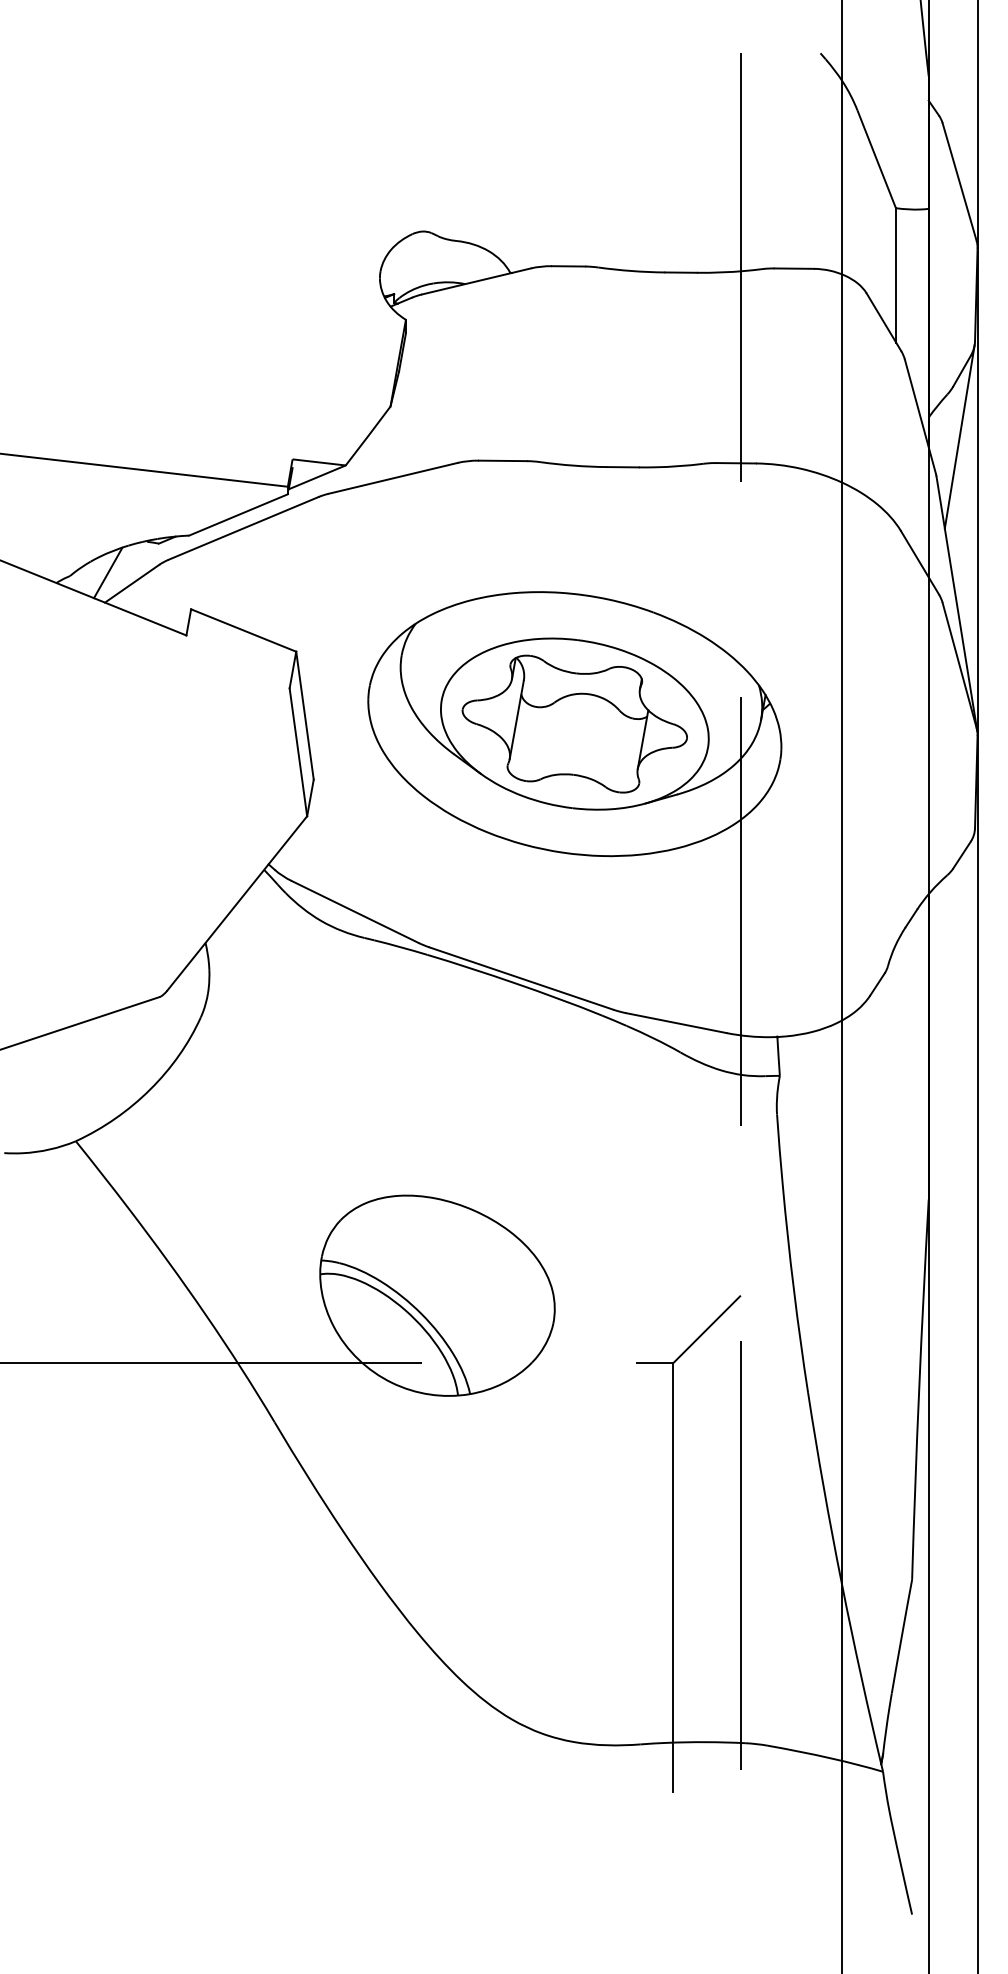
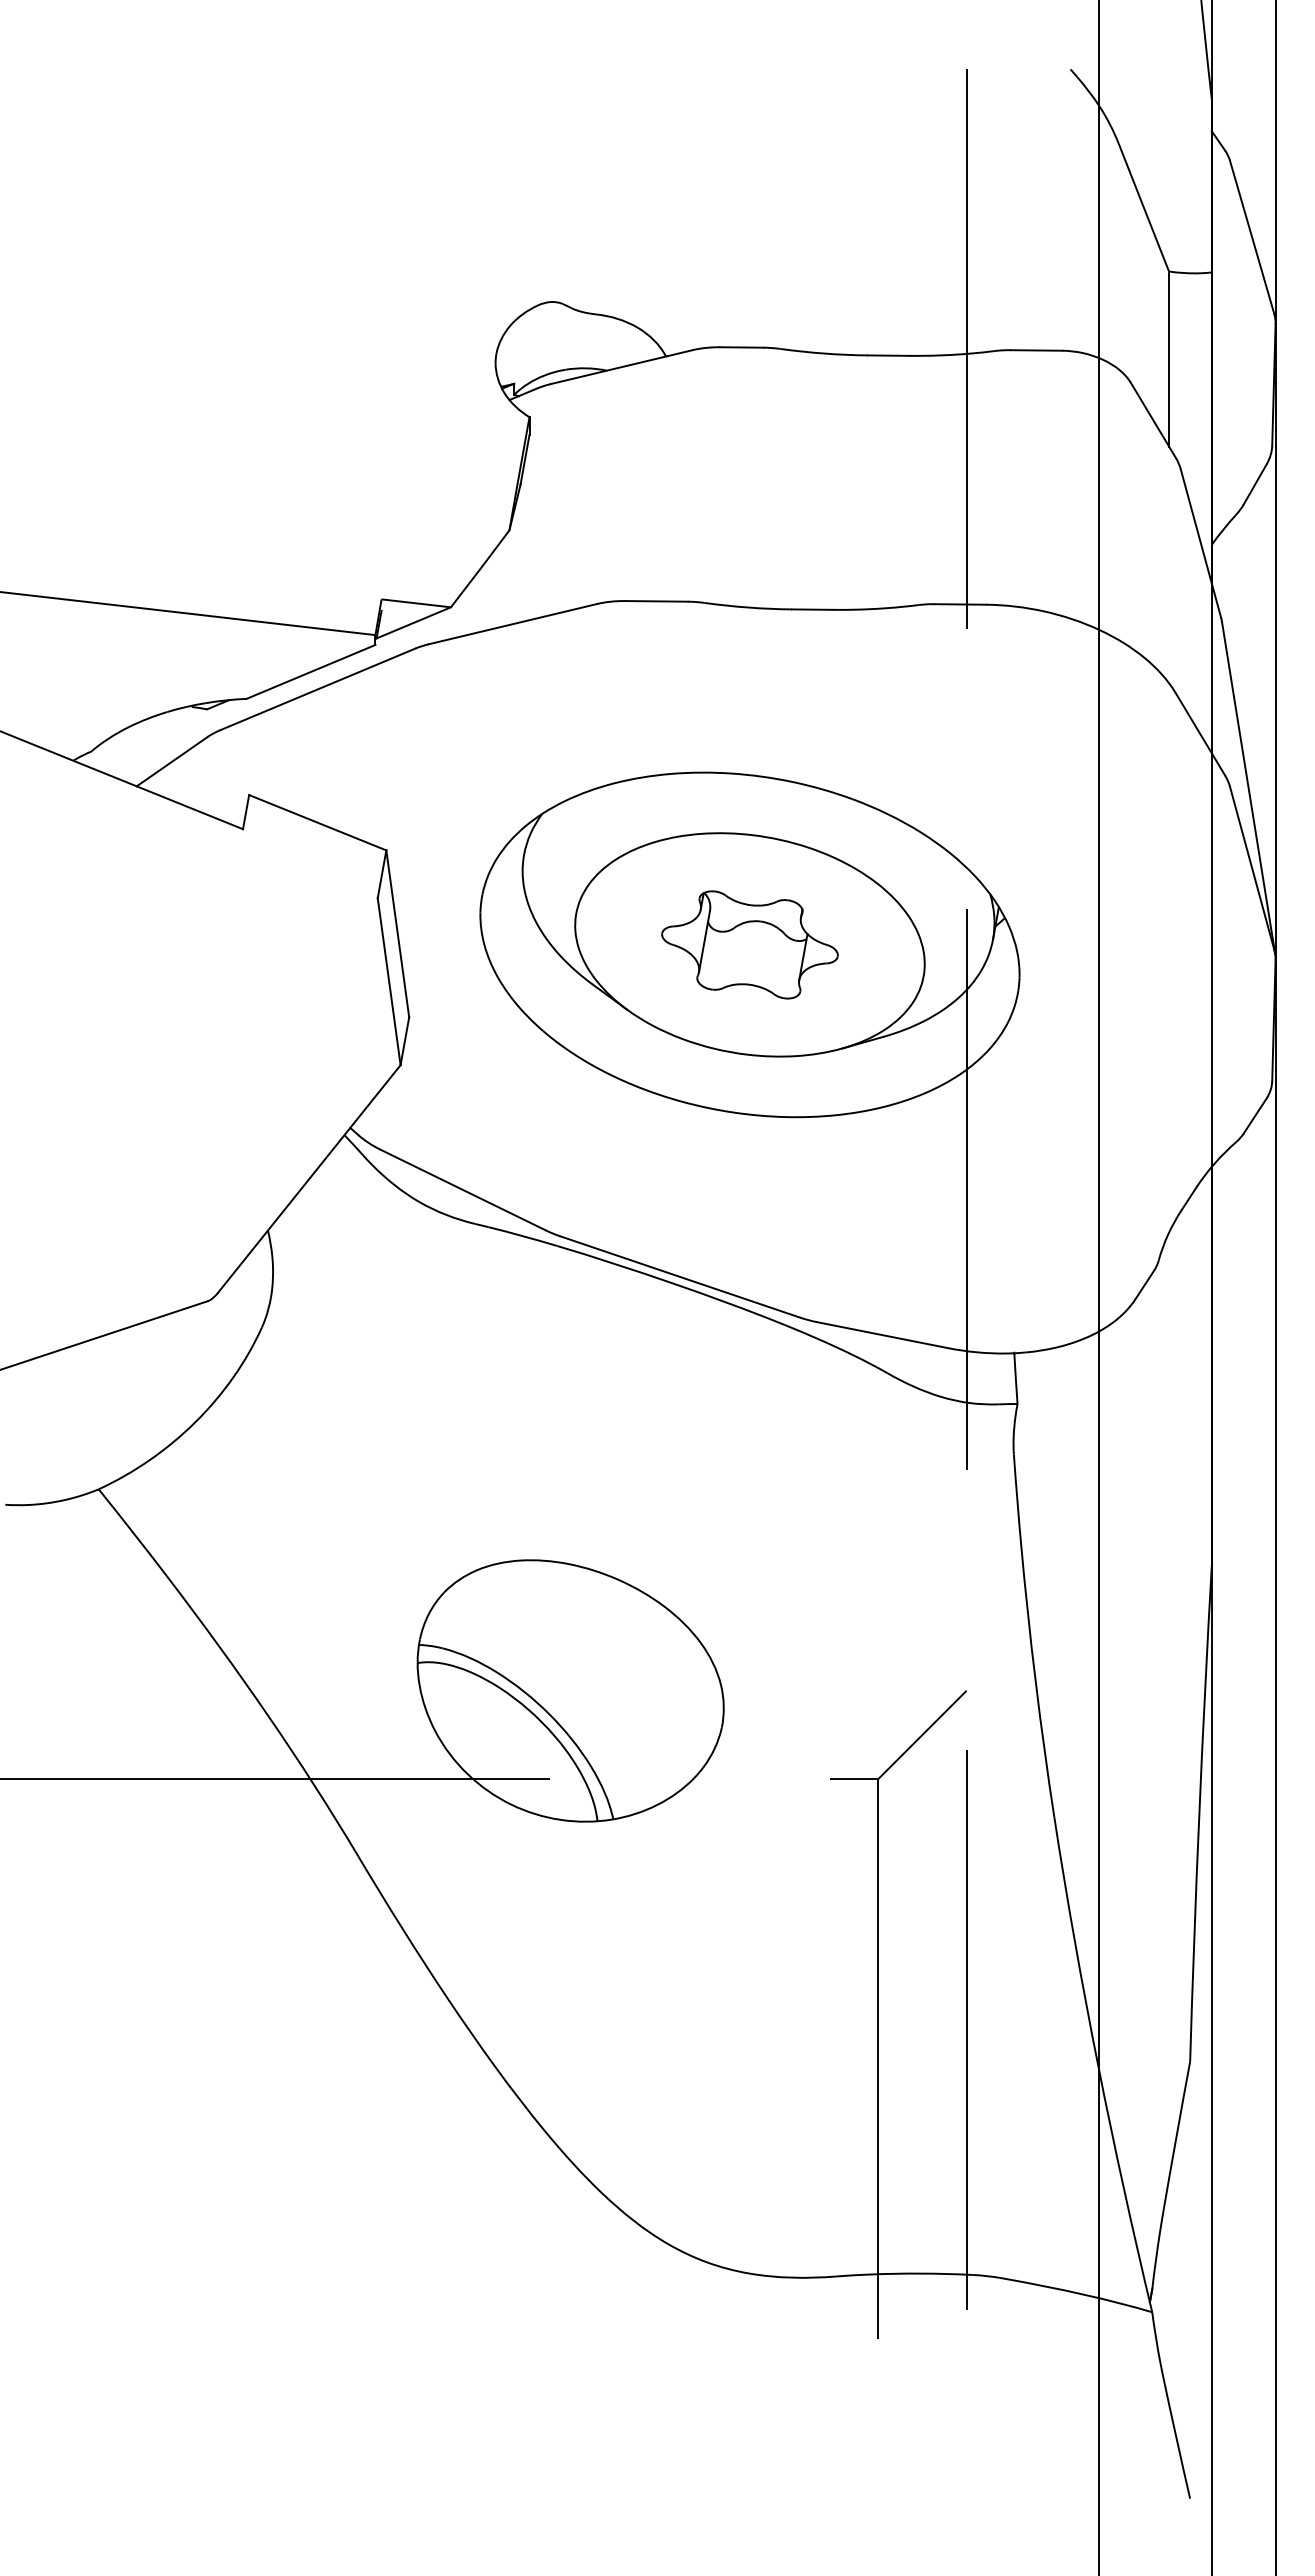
line: (959, 436) -> (1251, 569), removed
line: (107, 572) -> (140, 747), removed
part: (574, 723) -> (749, 944), size x0.6

